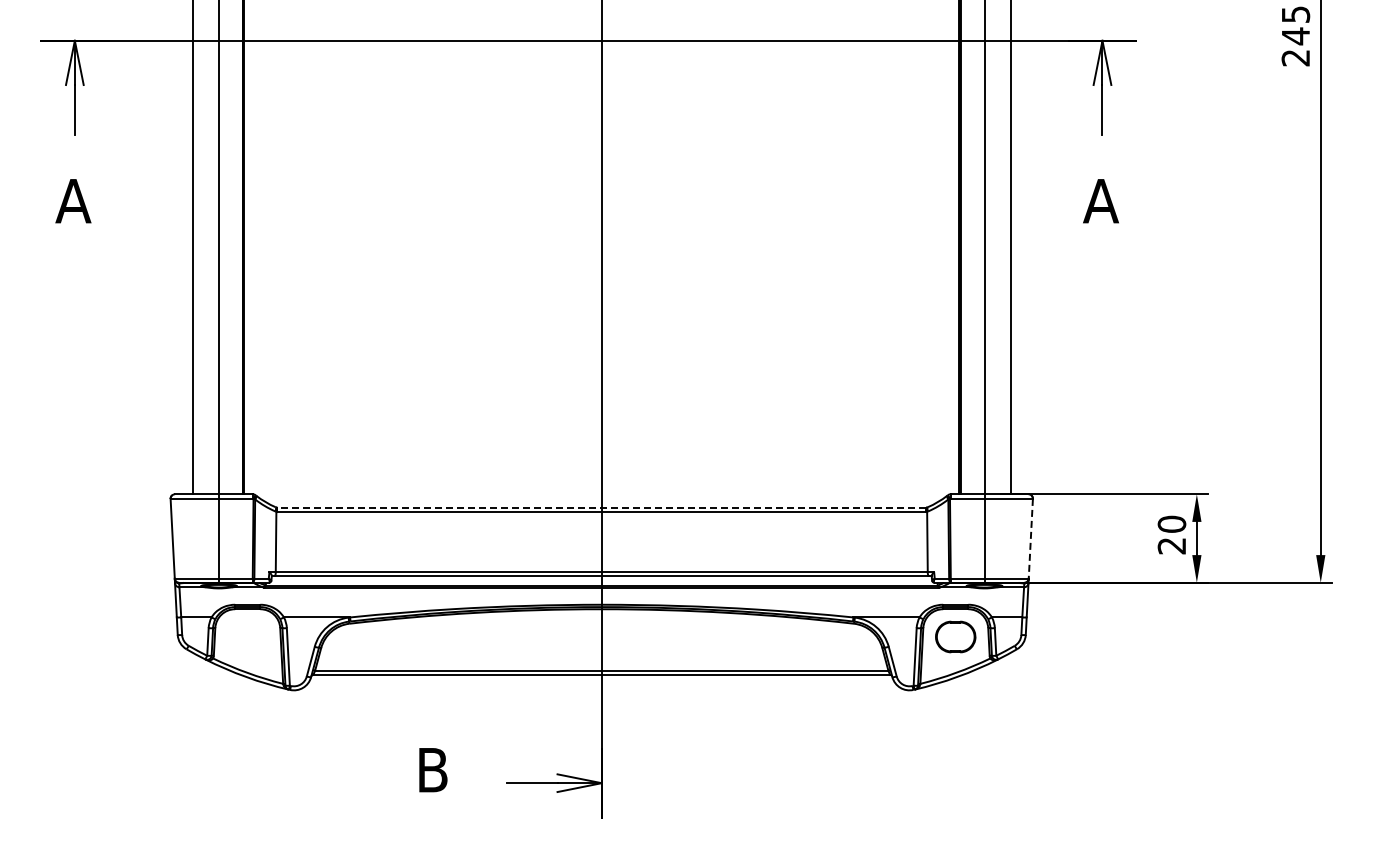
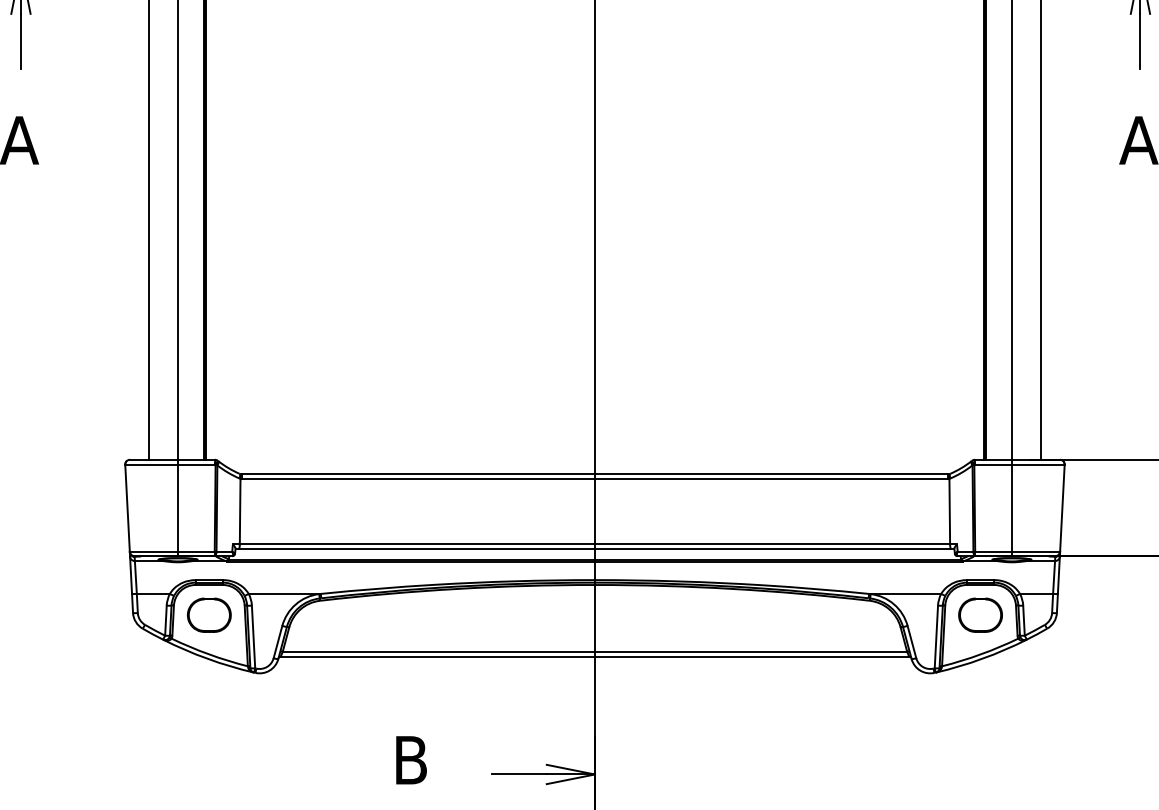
line: (601, 507) -> (594, 474), dashed -> solid
line: (1030, 538) -> (1062, 507), dashed -> solid
part: (247, 636) -> (209, 614), added

